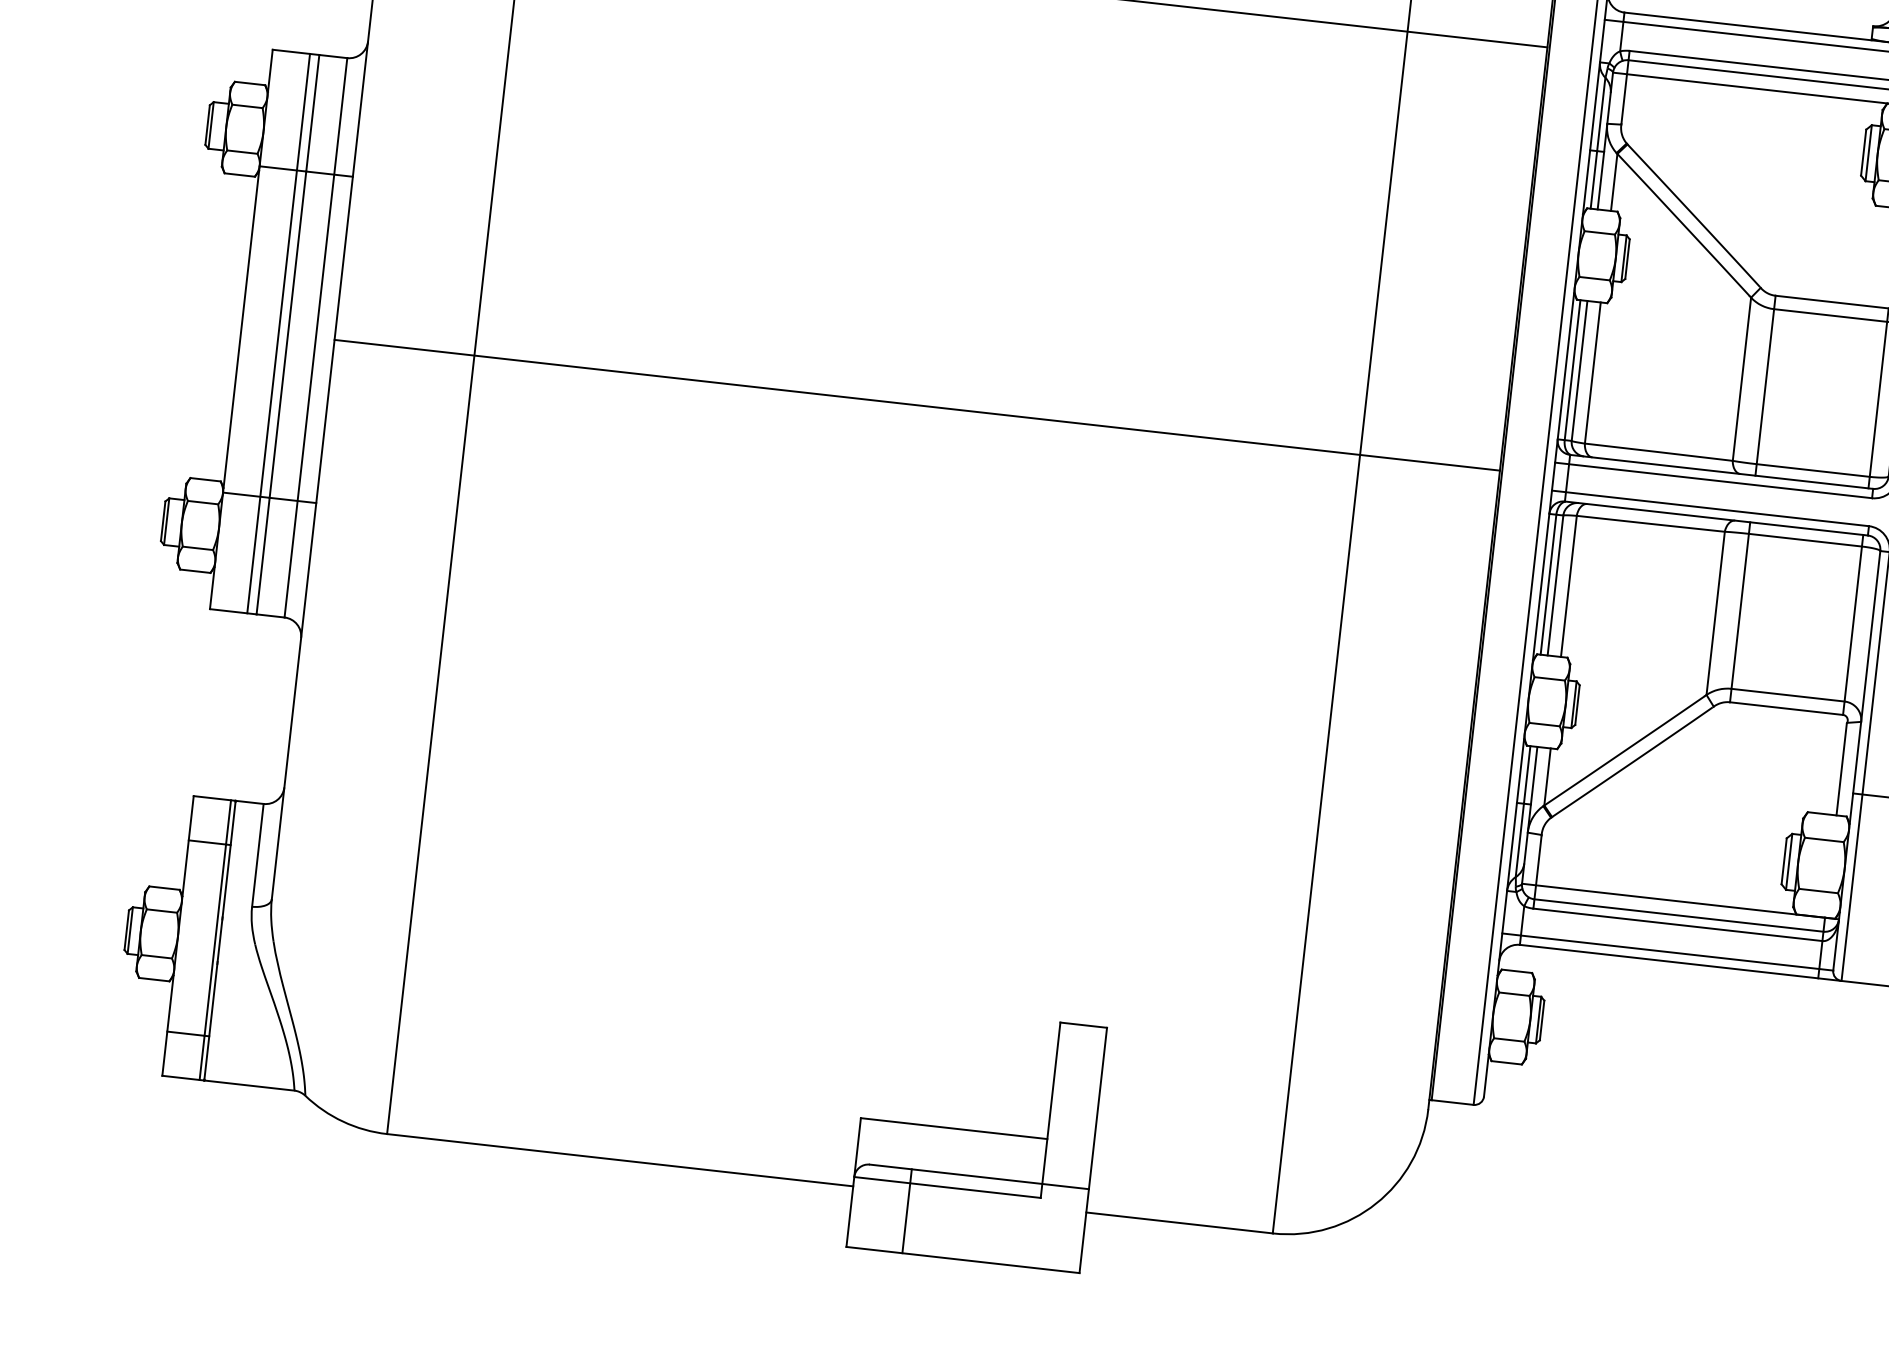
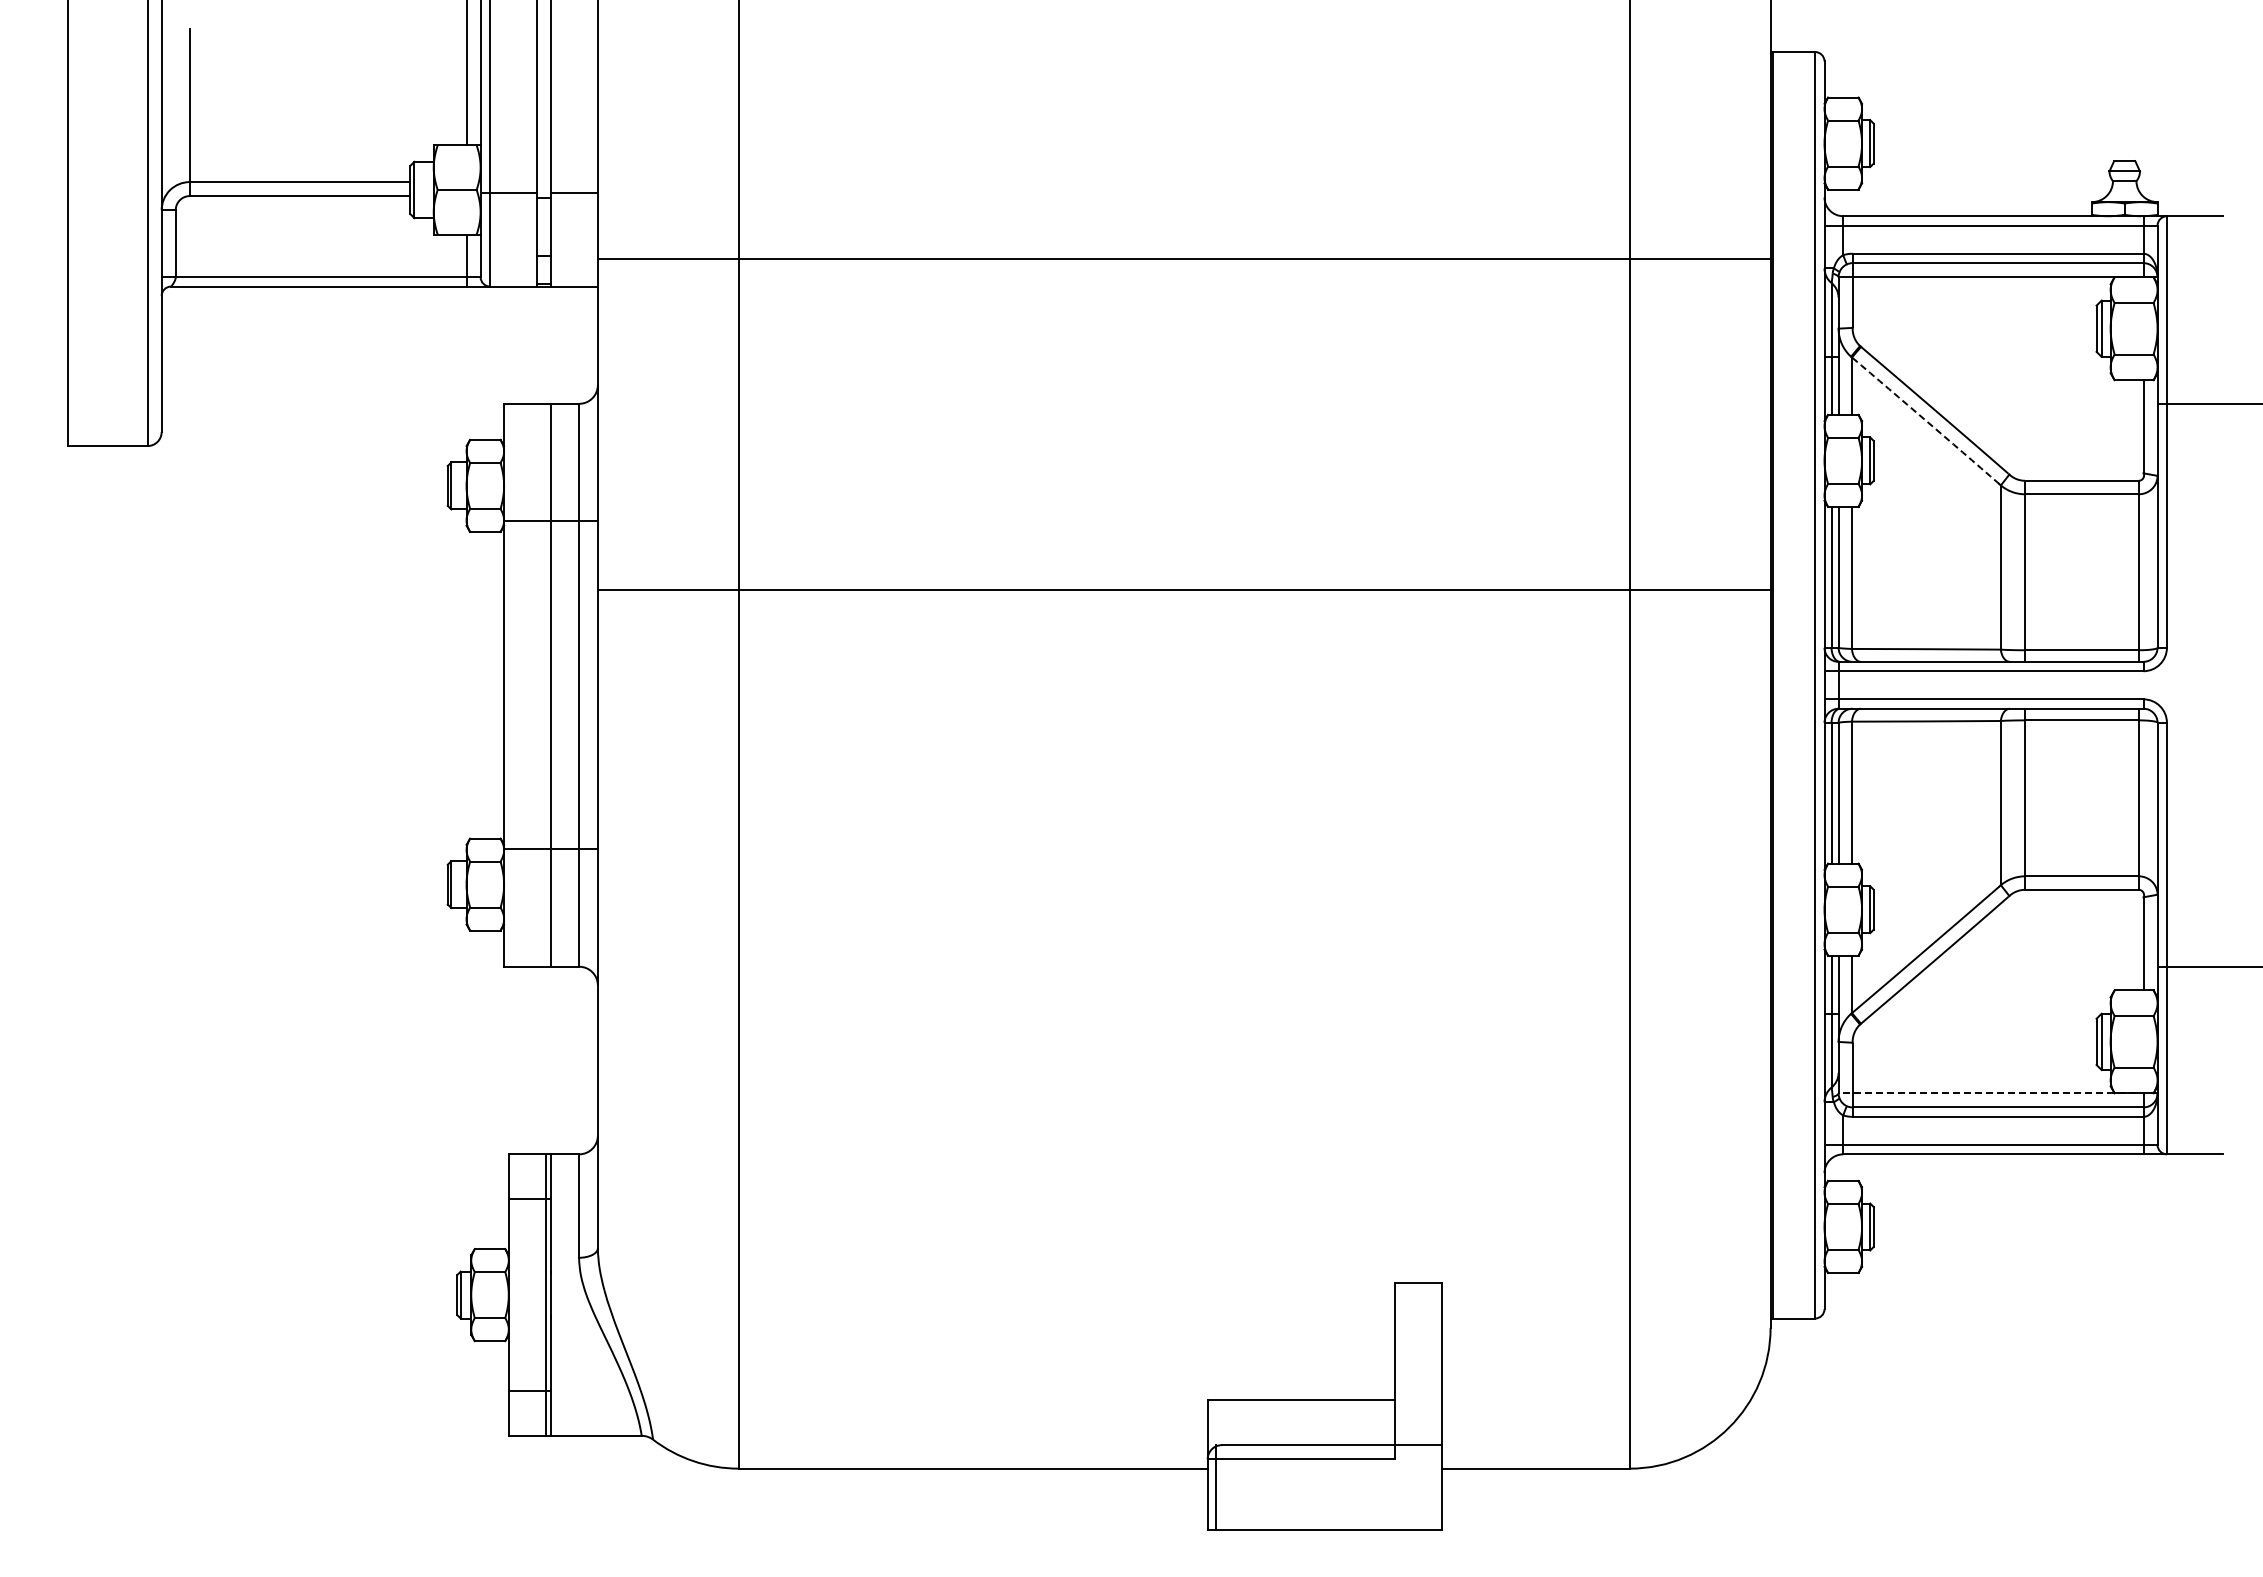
arc: (1683, 224) -> (1925, 420), solid -> dashed
line: (278, 332) -> (541, 684), removed
line: (916, 405) -> (1183, 590), moved
line: (1679, 901) -> (1997, 1093), solid -> dashed
line: (906, 1211) -> (1215, 1487), moved

